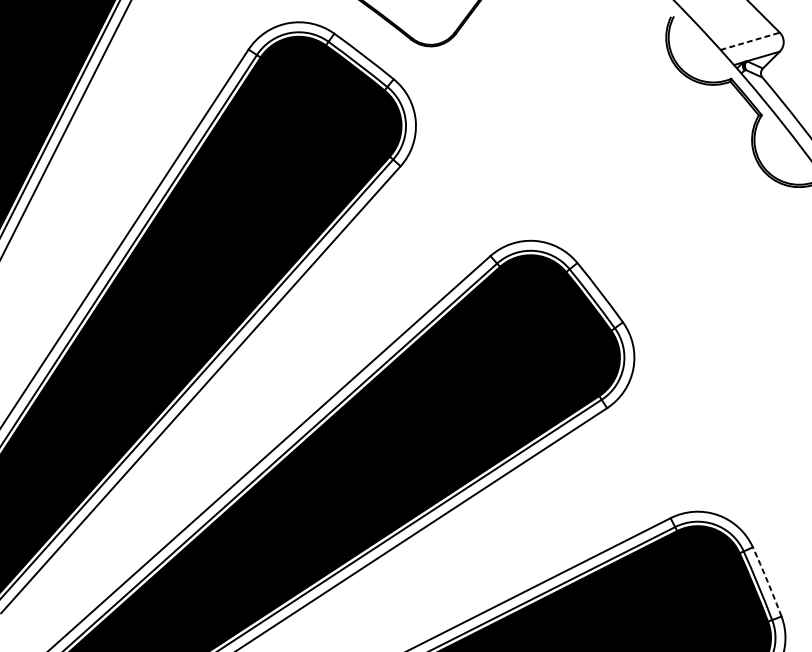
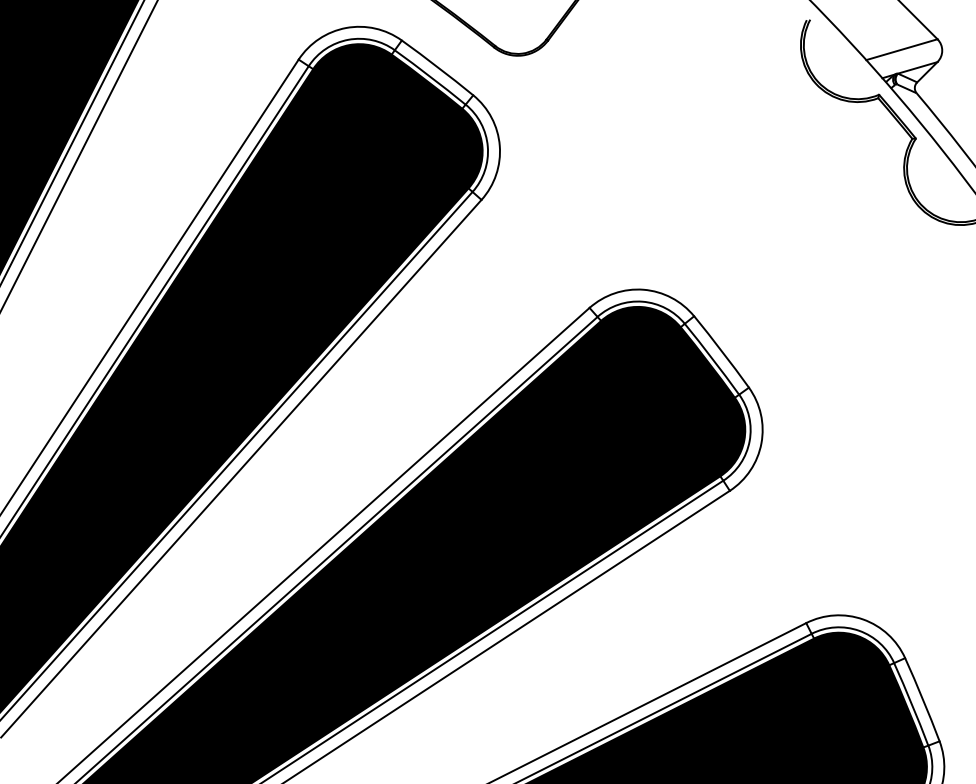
line: (750, 41) -> (902, 49), dashed -> solid
arc: (767, 581) -> (922, 699), dashed -> solid

